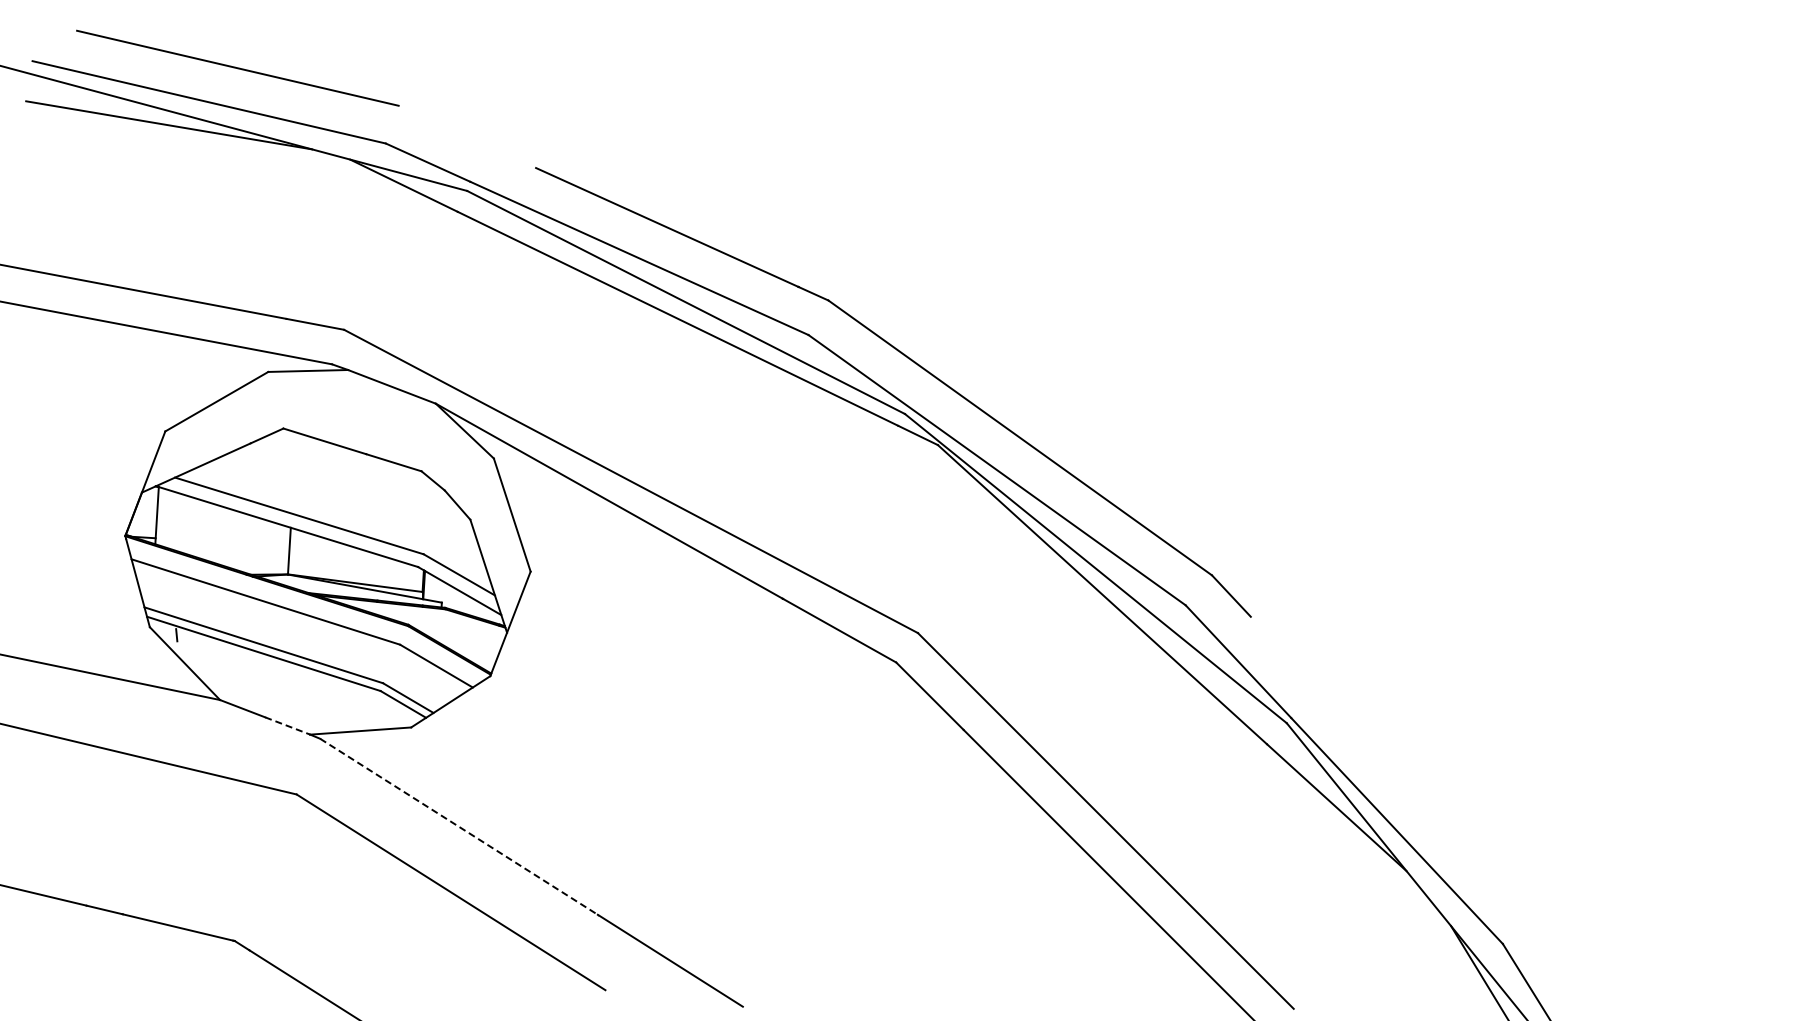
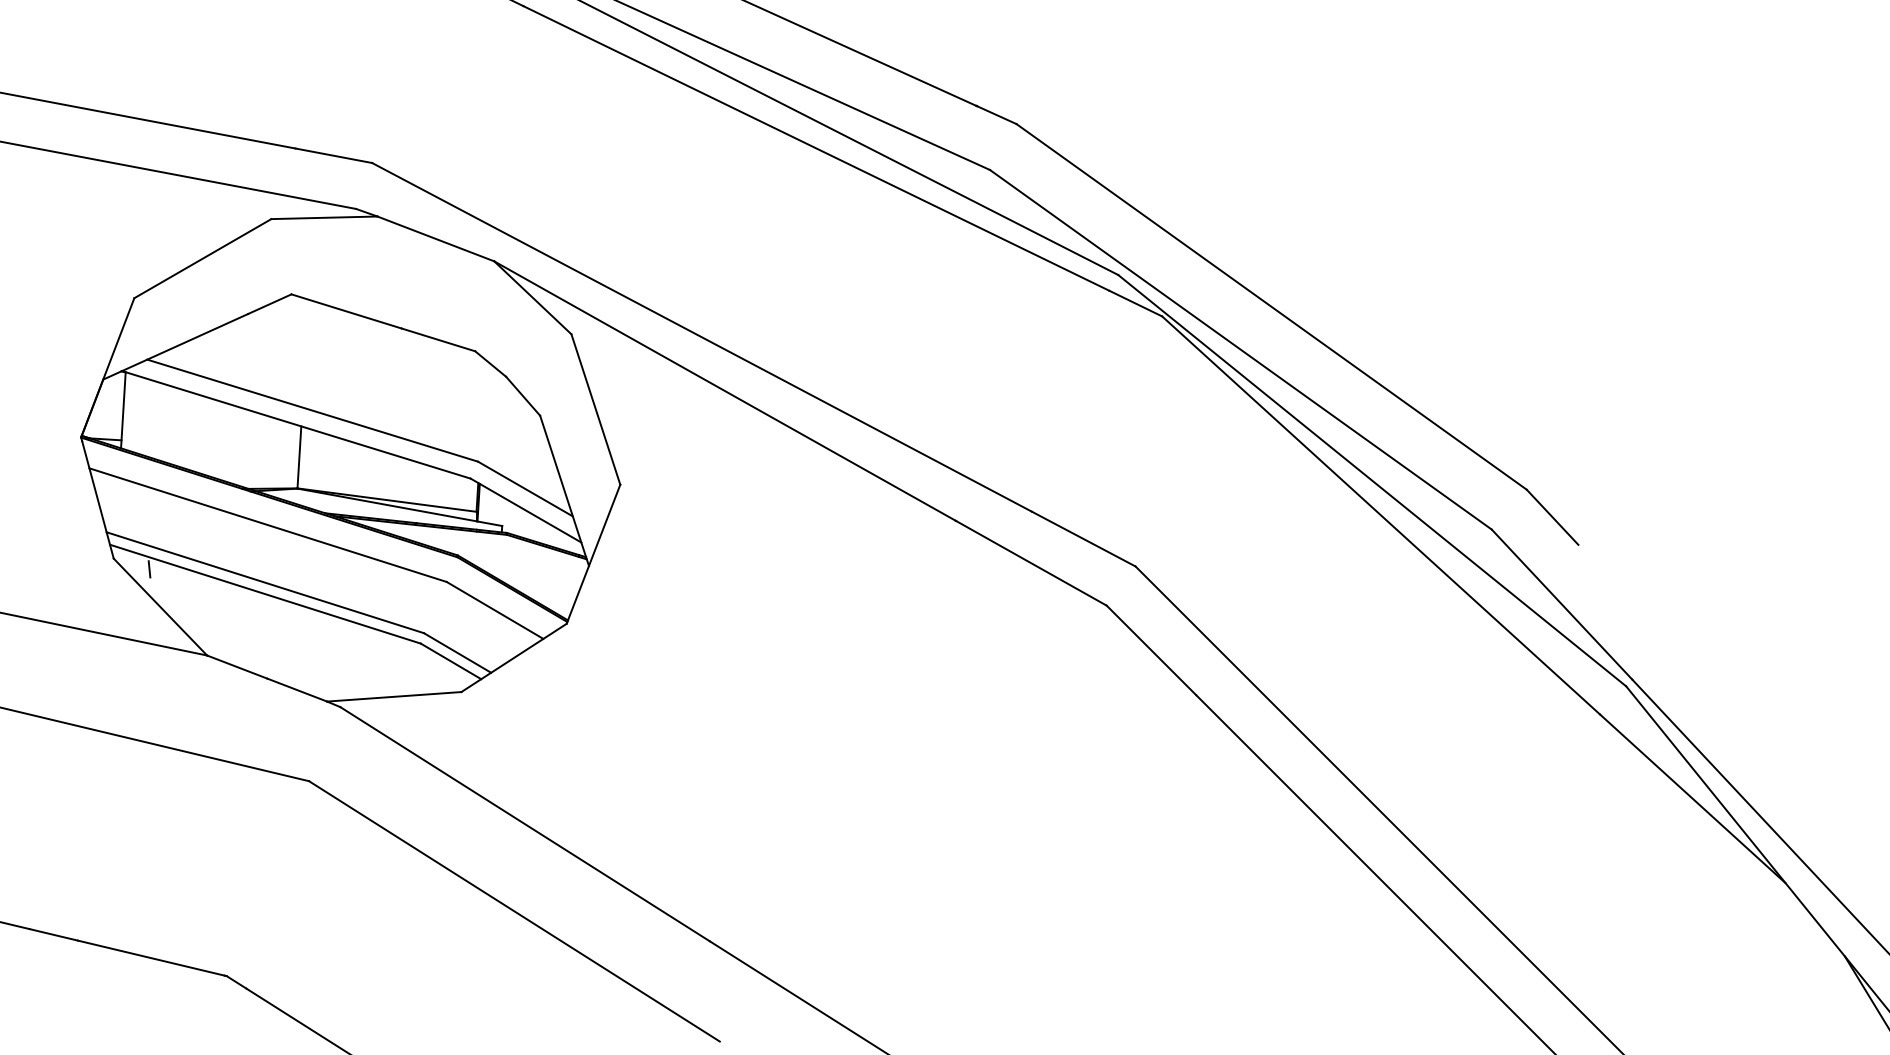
line: (288, 726) -> (298, 690), dashed -> solid
line: (459, 827) -> (525, 825), dashed -> solid

